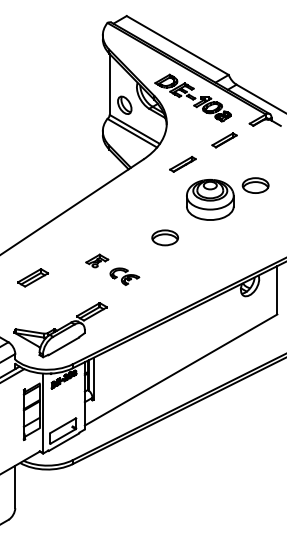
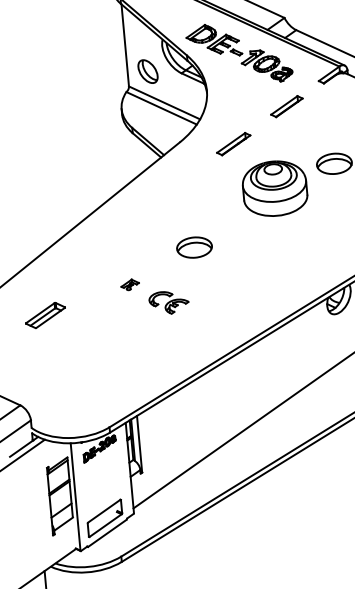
part: (164, 237) -> (193, 247), moved
part: (97, 260) -> (130, 284), size x0.6
part: (60, 330) -> (89, 383), removed

